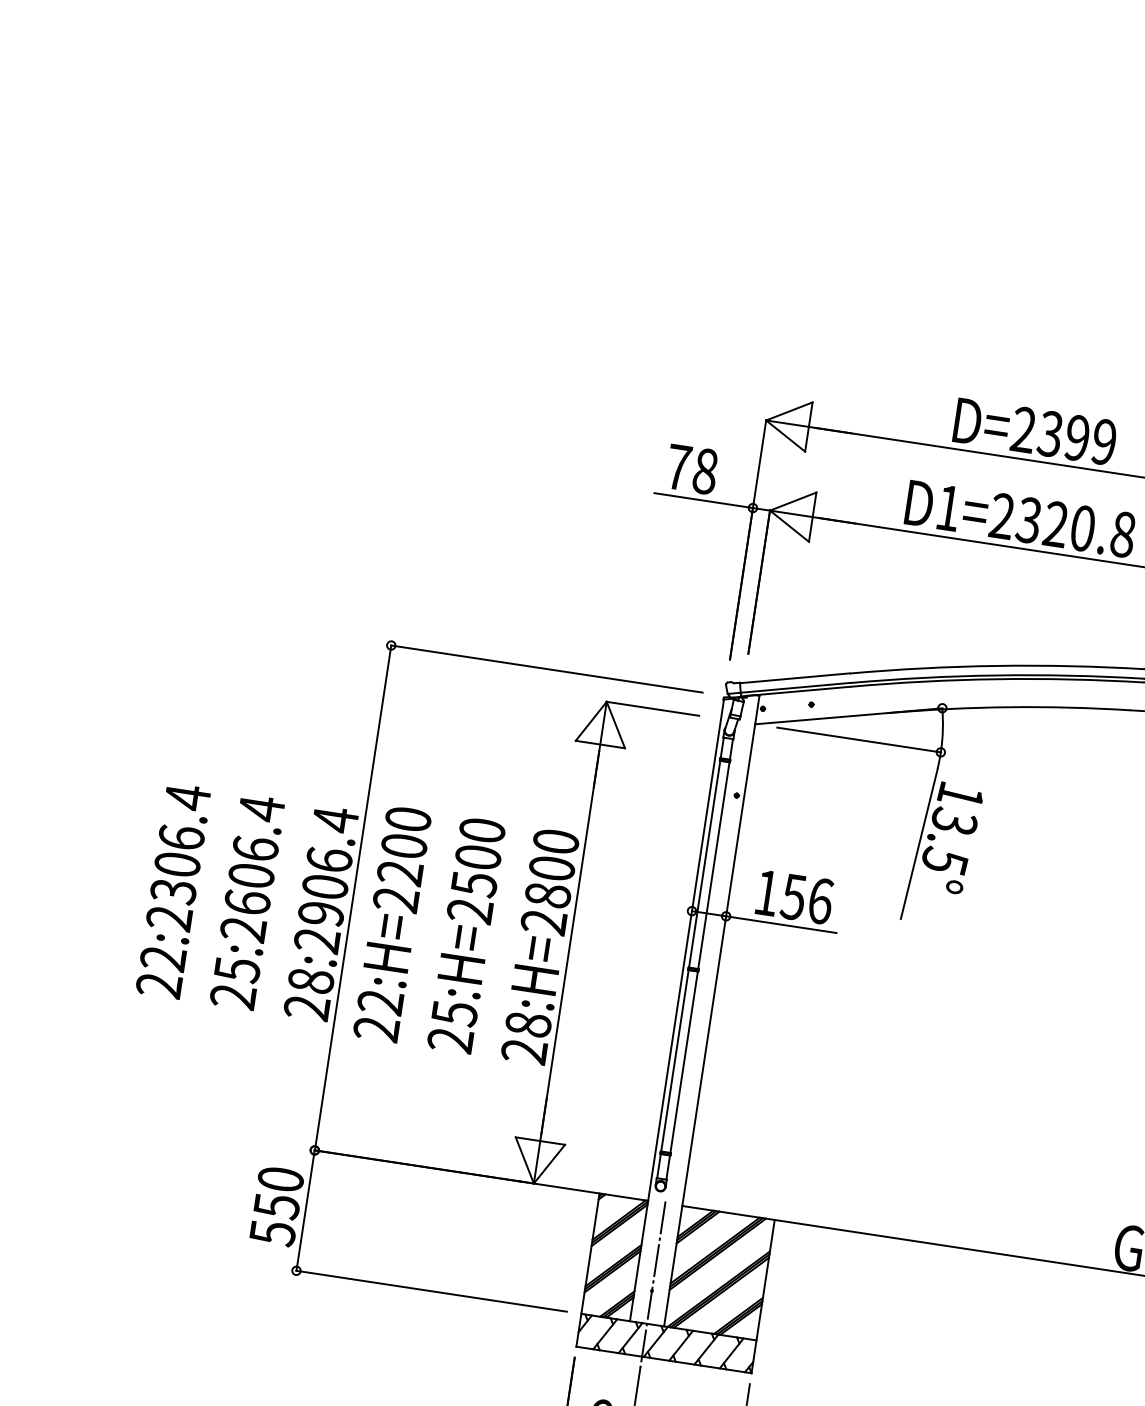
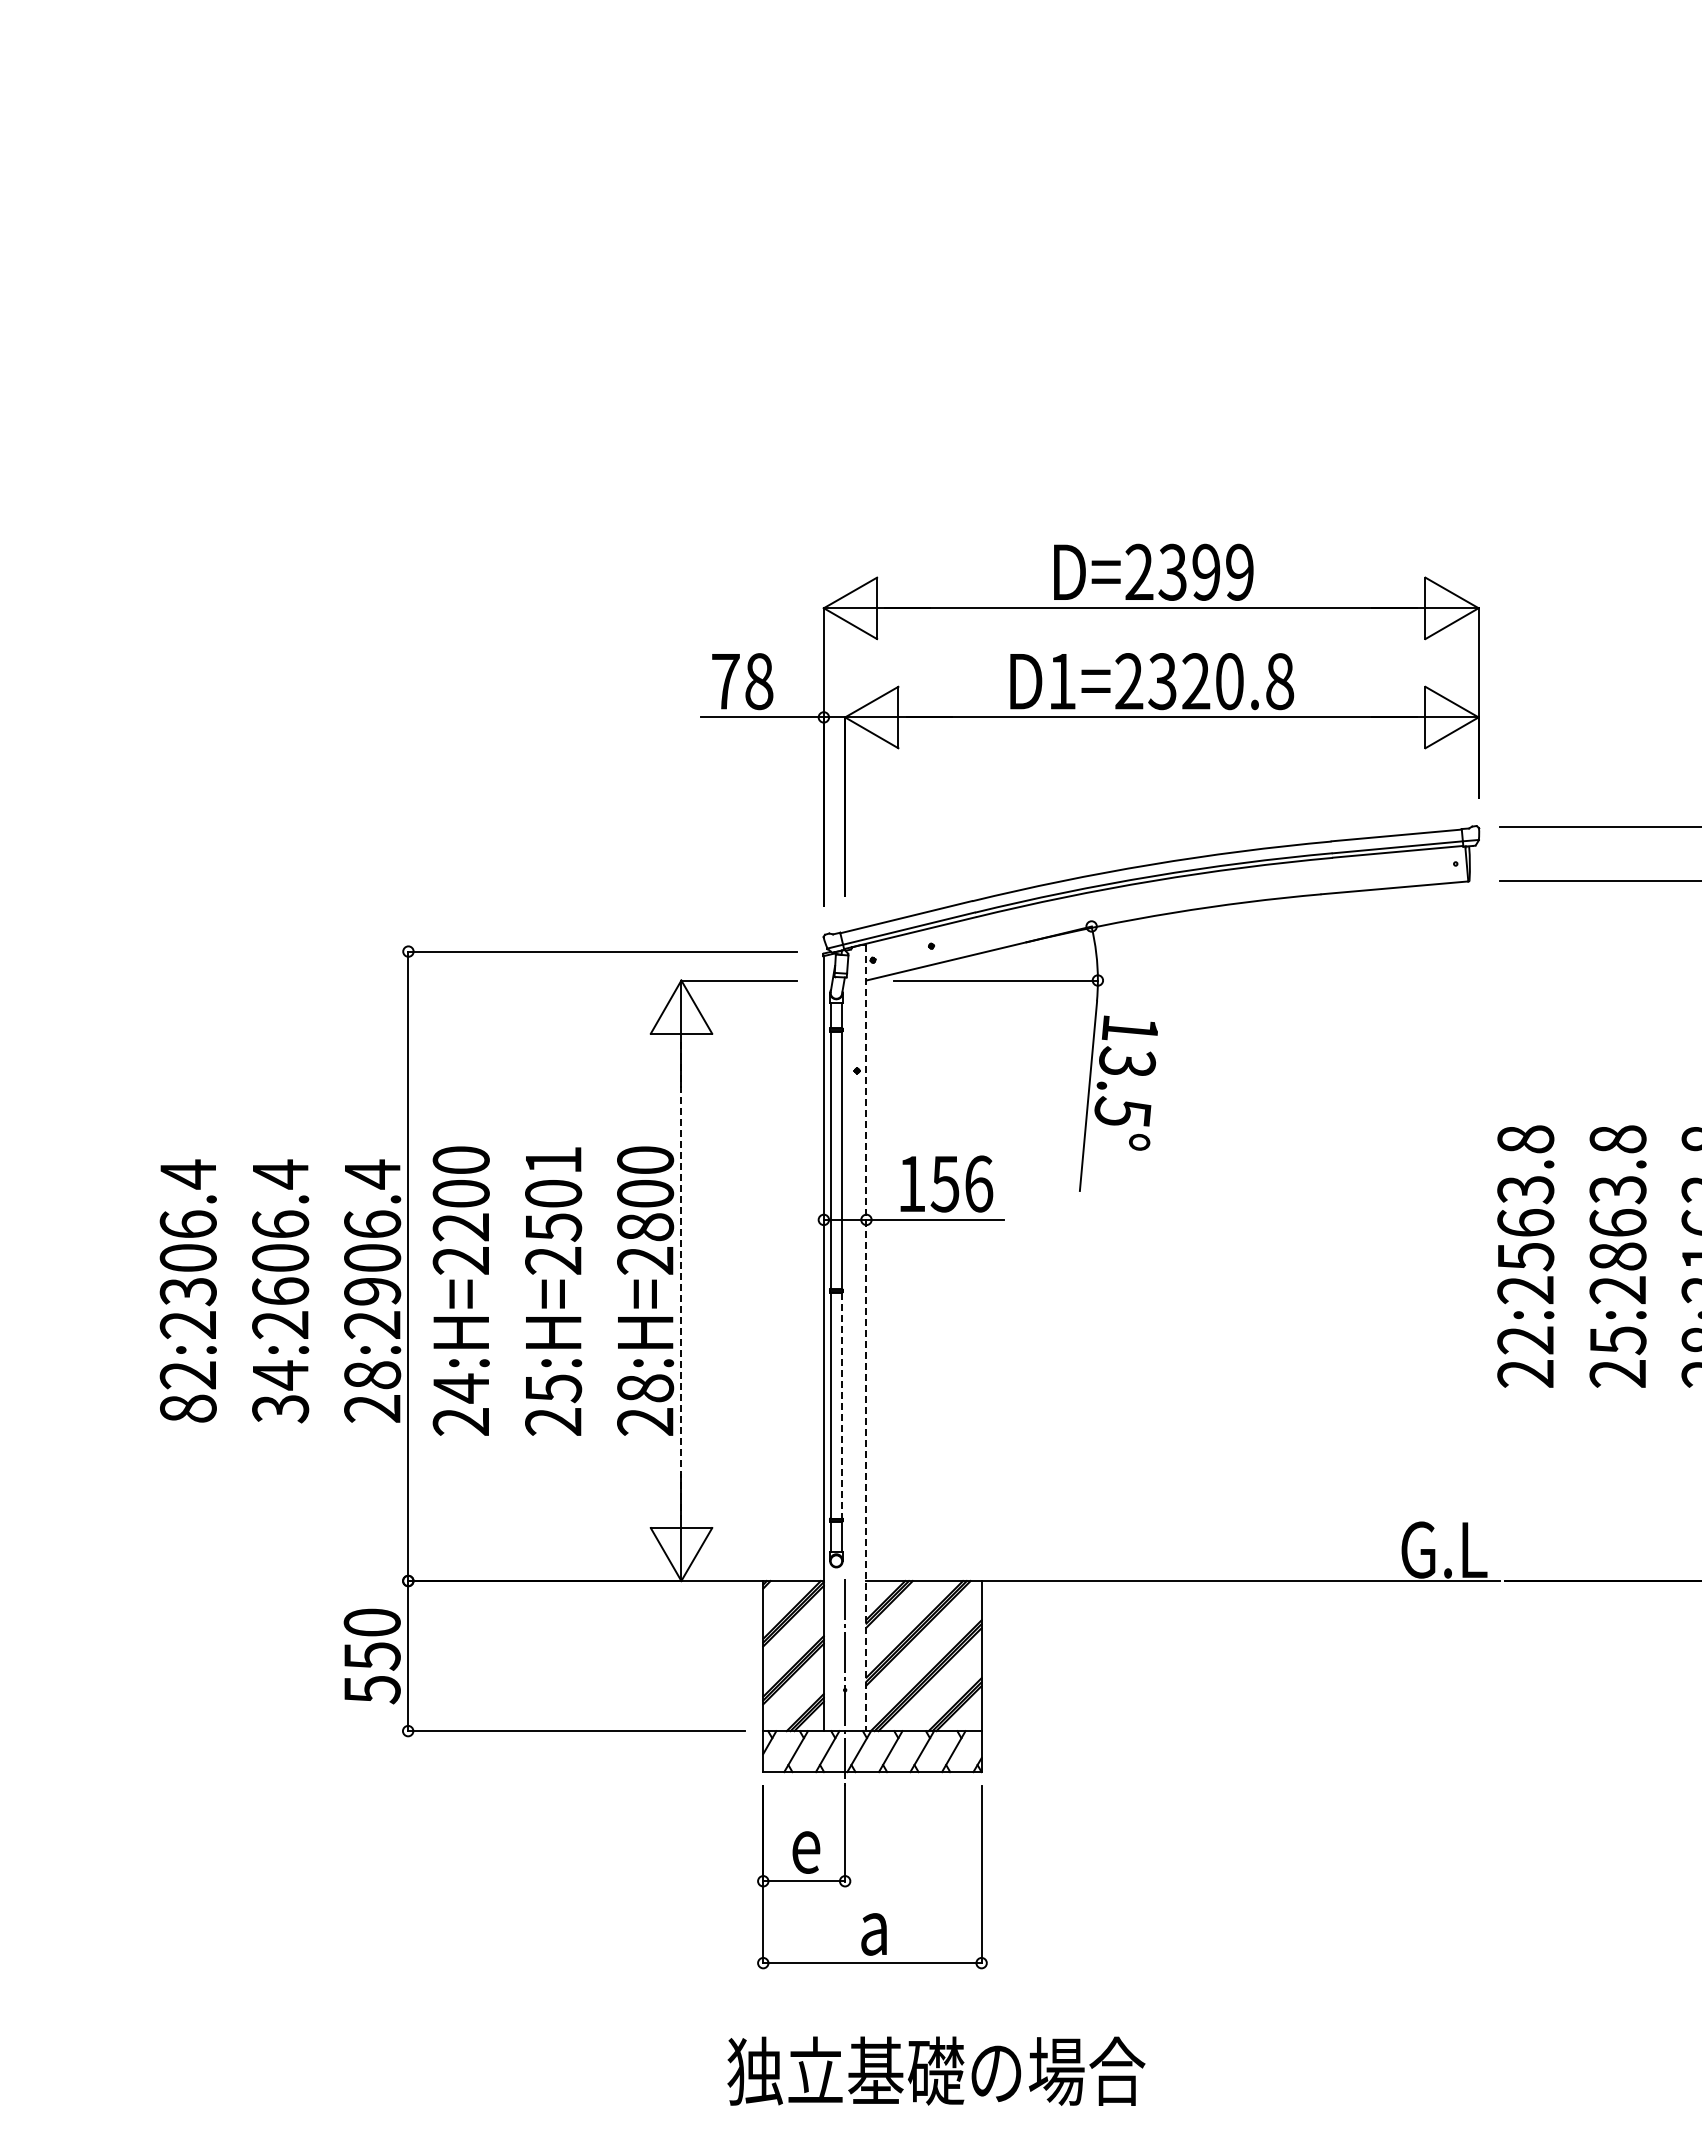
text: (482, 829) -> (553, 1159), 25:H=2500 -> 25:H=2501
line: (570, 942) -> (681, 1280), solid -> dashed
text: (235, 982) -> (280, 1391), 25:2606.4 -> 34:2606.4
text: (158, 985) -> (187, 1408), 22:2306.4 -> 82:2306.4
text: (380, 1002) -> (460, 1388), 22:H=2200 -> 24:H=2200
line: (711, 1011) -> (866, 1338), solid -> dashed
line: (684, 1063) -> (842, 1406), solid -> dashed

